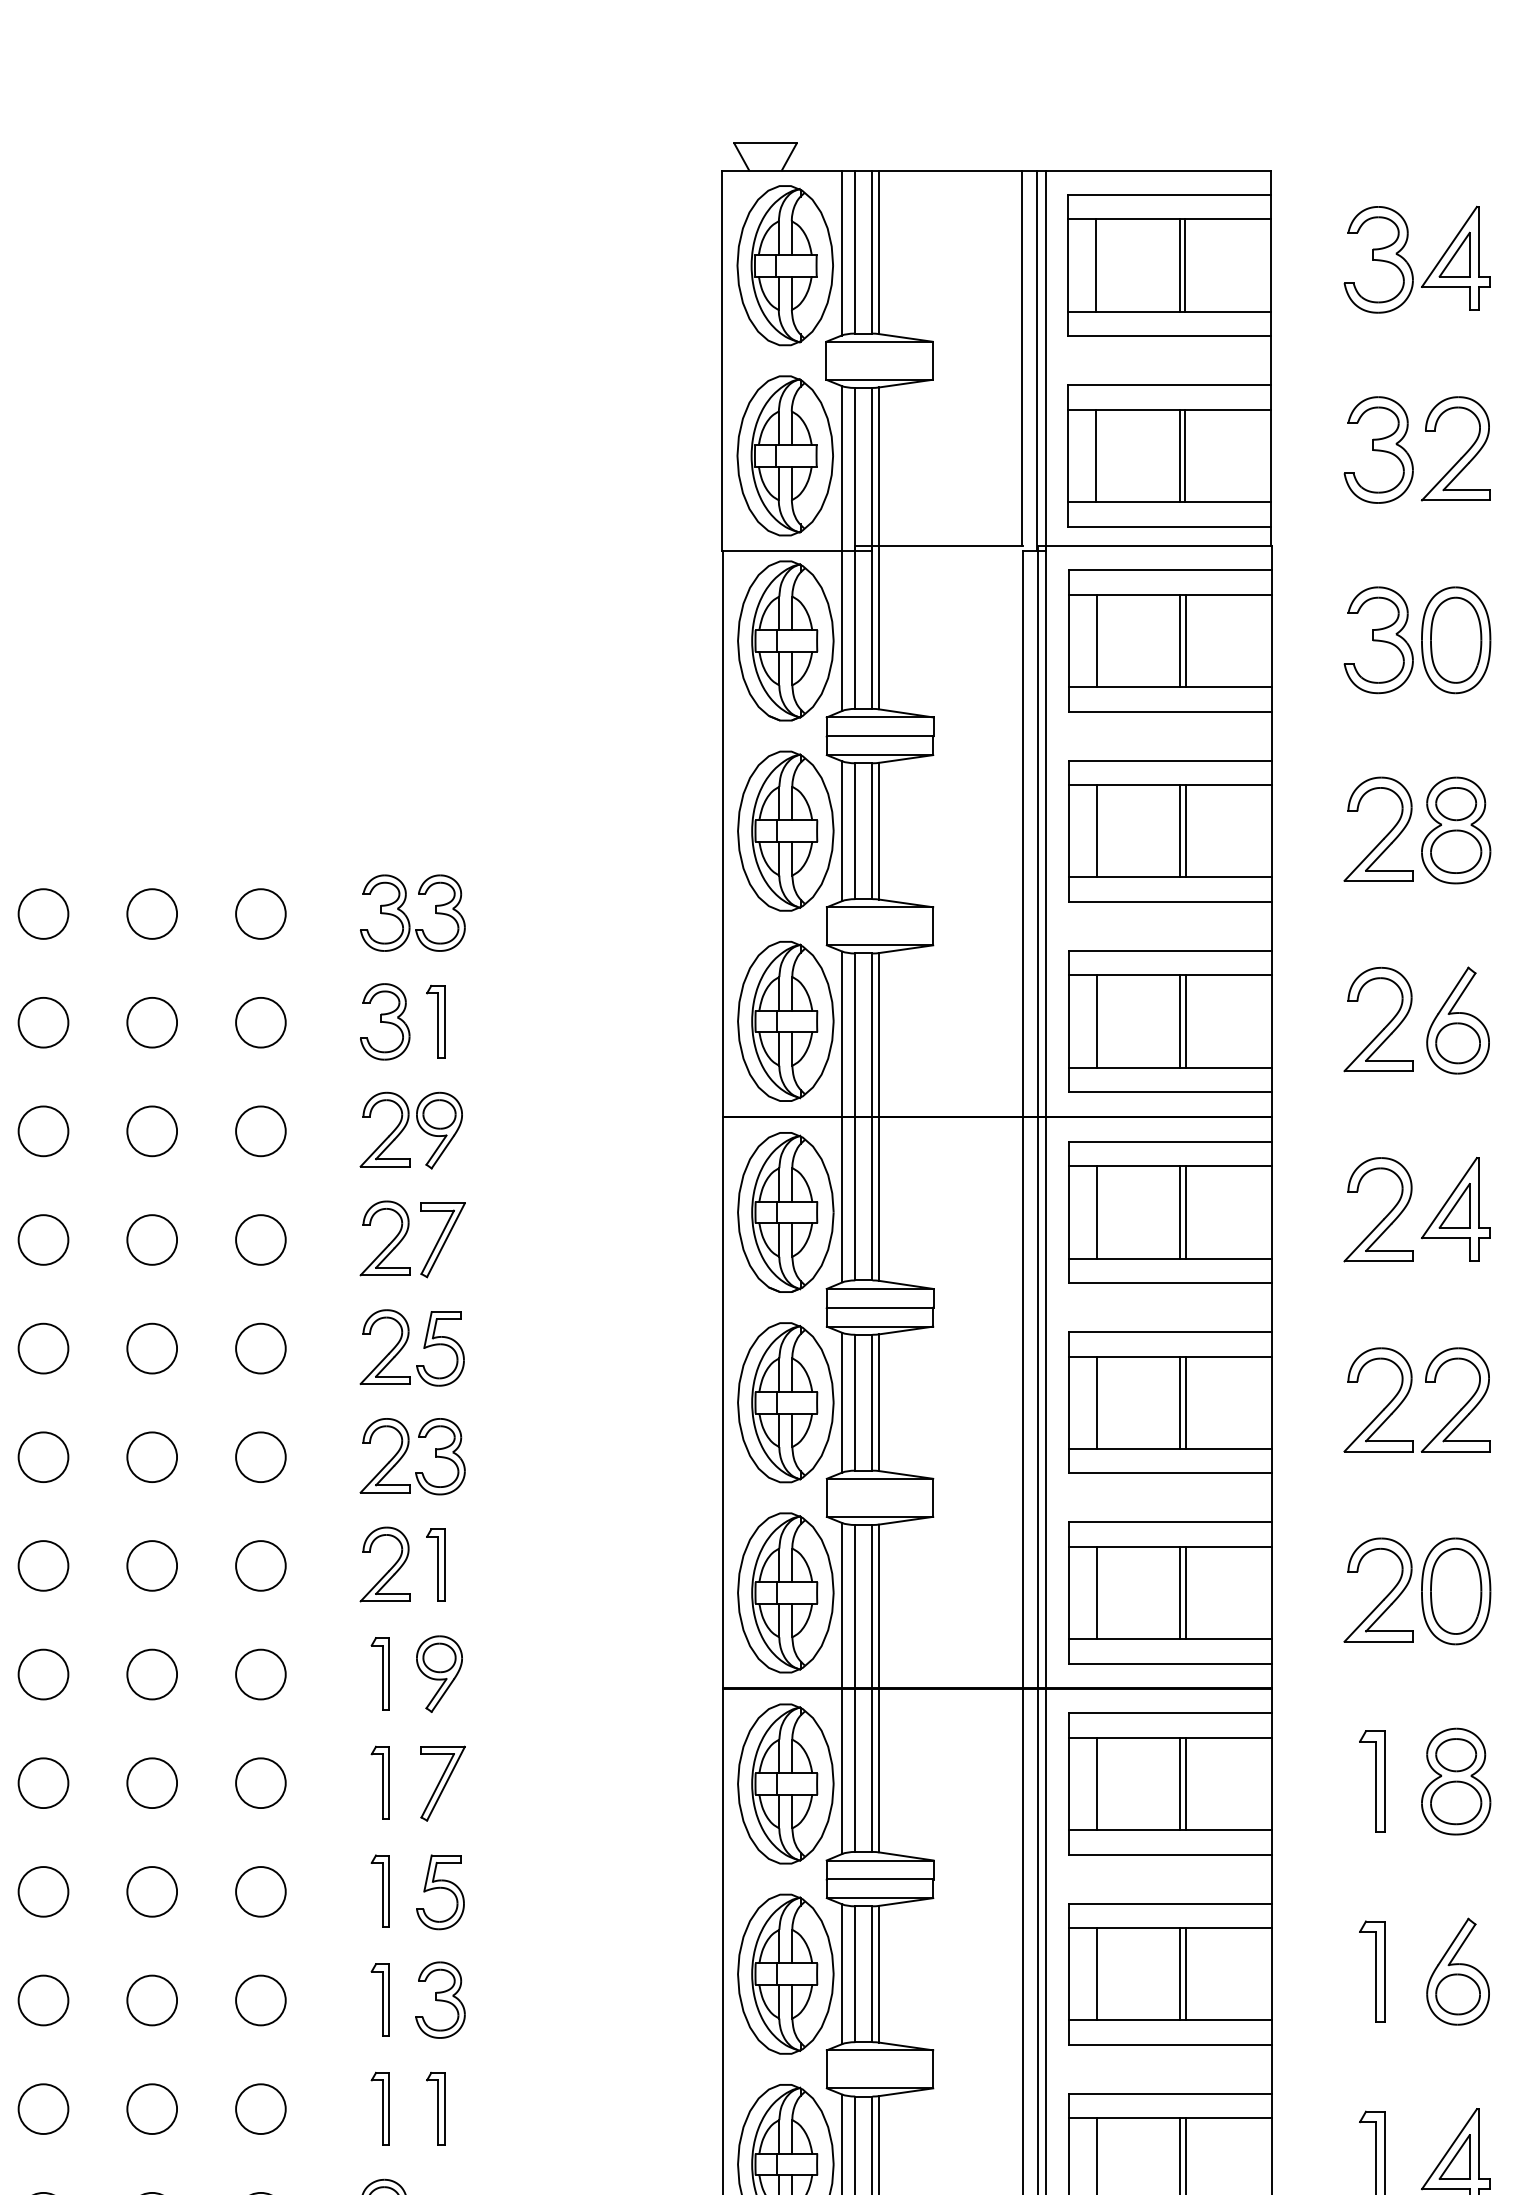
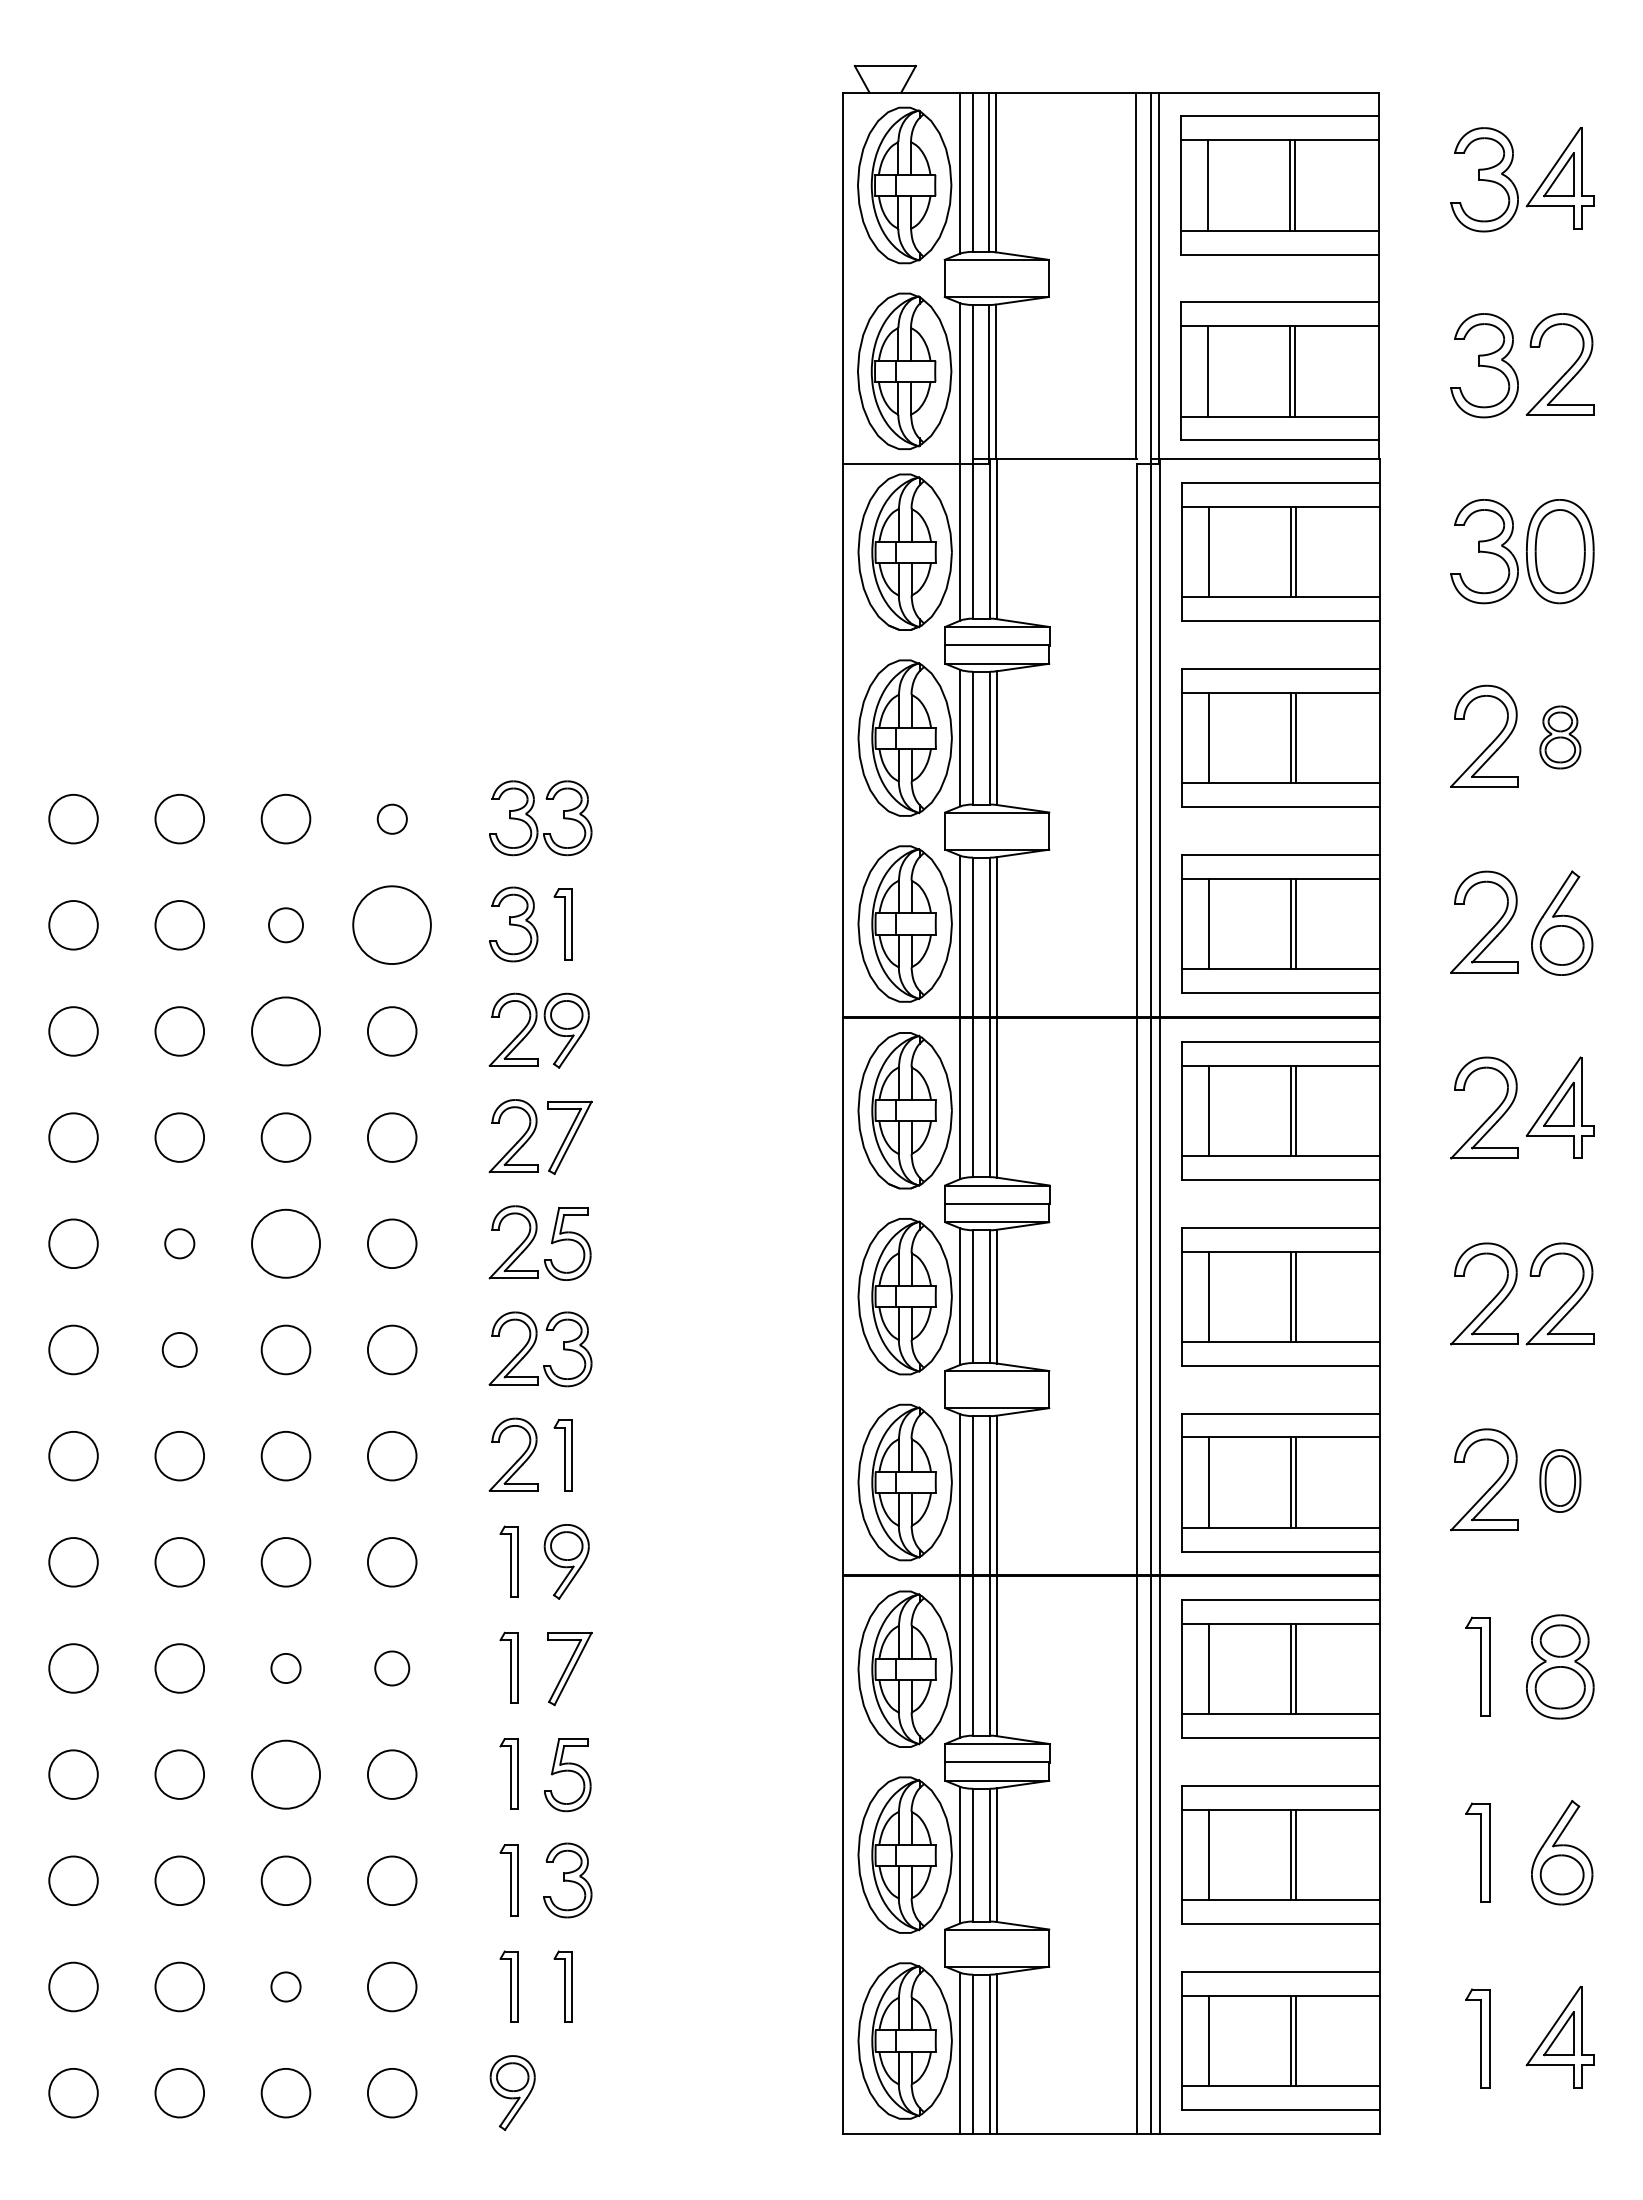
part: (1456, 830) -> (1560, 737), size x0.6
circle: (261, 914) -> (392, 819), size x0.6
circle: (151, 1022) -> (285, 925), size x0.7
circle: (261, 1022) -> (392, 925), size x1.6
circle: (151, 1131) -> (285, 1031), size x1.4
circle: (43, 1348) -> (179, 1243), size x0.6
circle: (151, 1348) -> (285, 1243), size x1.4
circle: (43, 1456) -> (179, 1349), size x0.7
part: (1456, 1590) -> (1560, 1480), size x0.6
circle: (151, 1783) -> (285, 1668), size x0.6
circle: (260, 1783) -> (391, 1668), size x0.7
circle: (151, 1891) -> (285, 1774), size x1.4
circle: (151, 2108) -> (285, 1986), size x0.6

